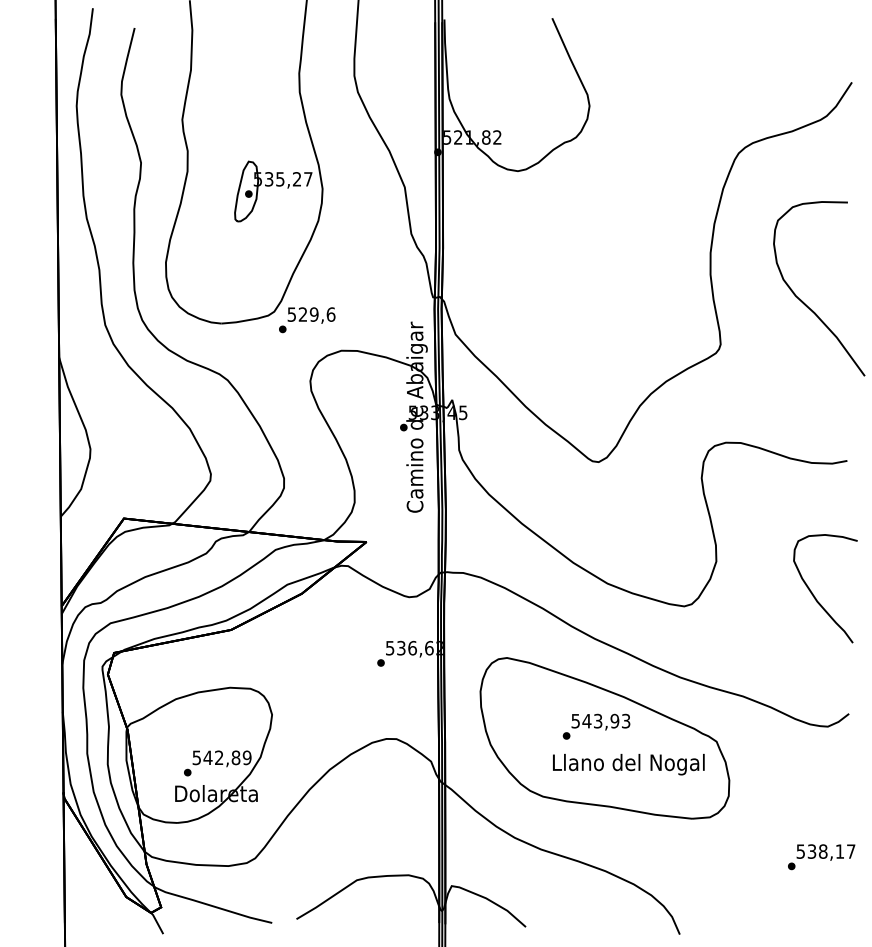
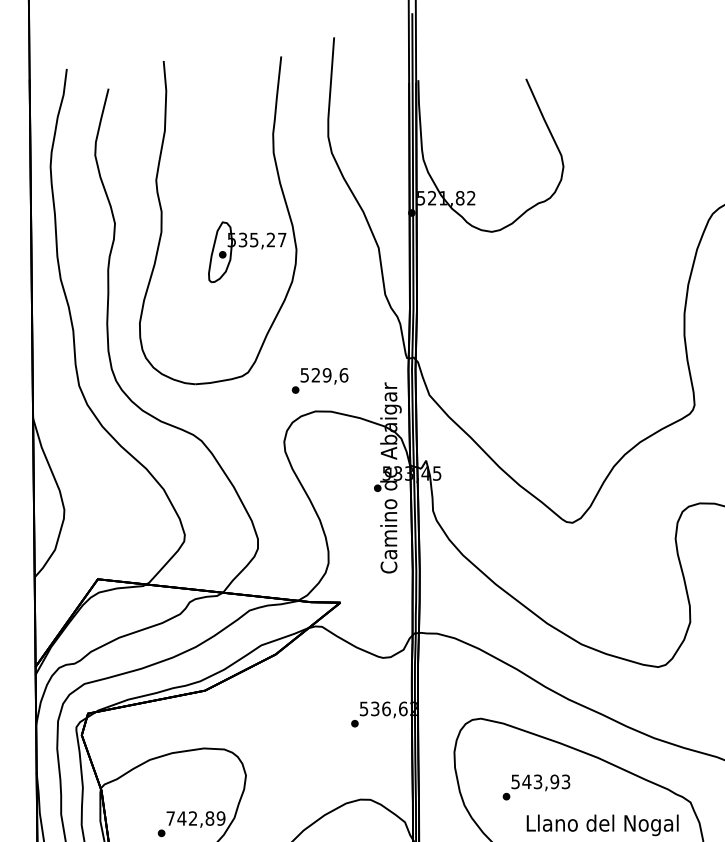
text: (307, 320) -> (320, 381), moved
text: (596, 726) -> (536, 787), moved
text: (196, 757) -> (170, 818), 542,89 -> 742,89

